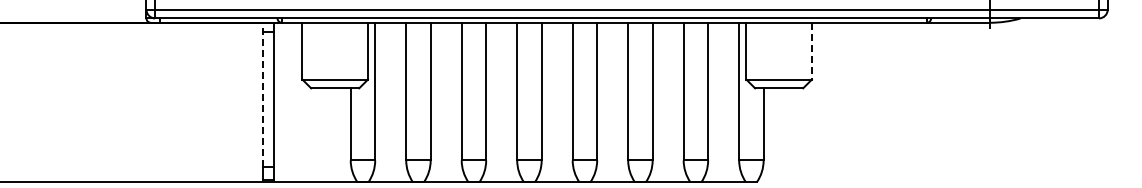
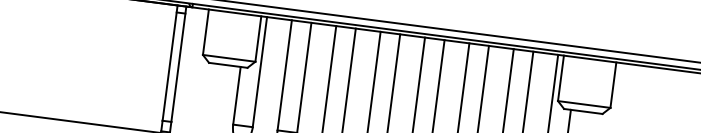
line: (811, 51) -> (613, 85), dashed -> solid
line: (263, 94) -> (170, 62), dashed -> solid

